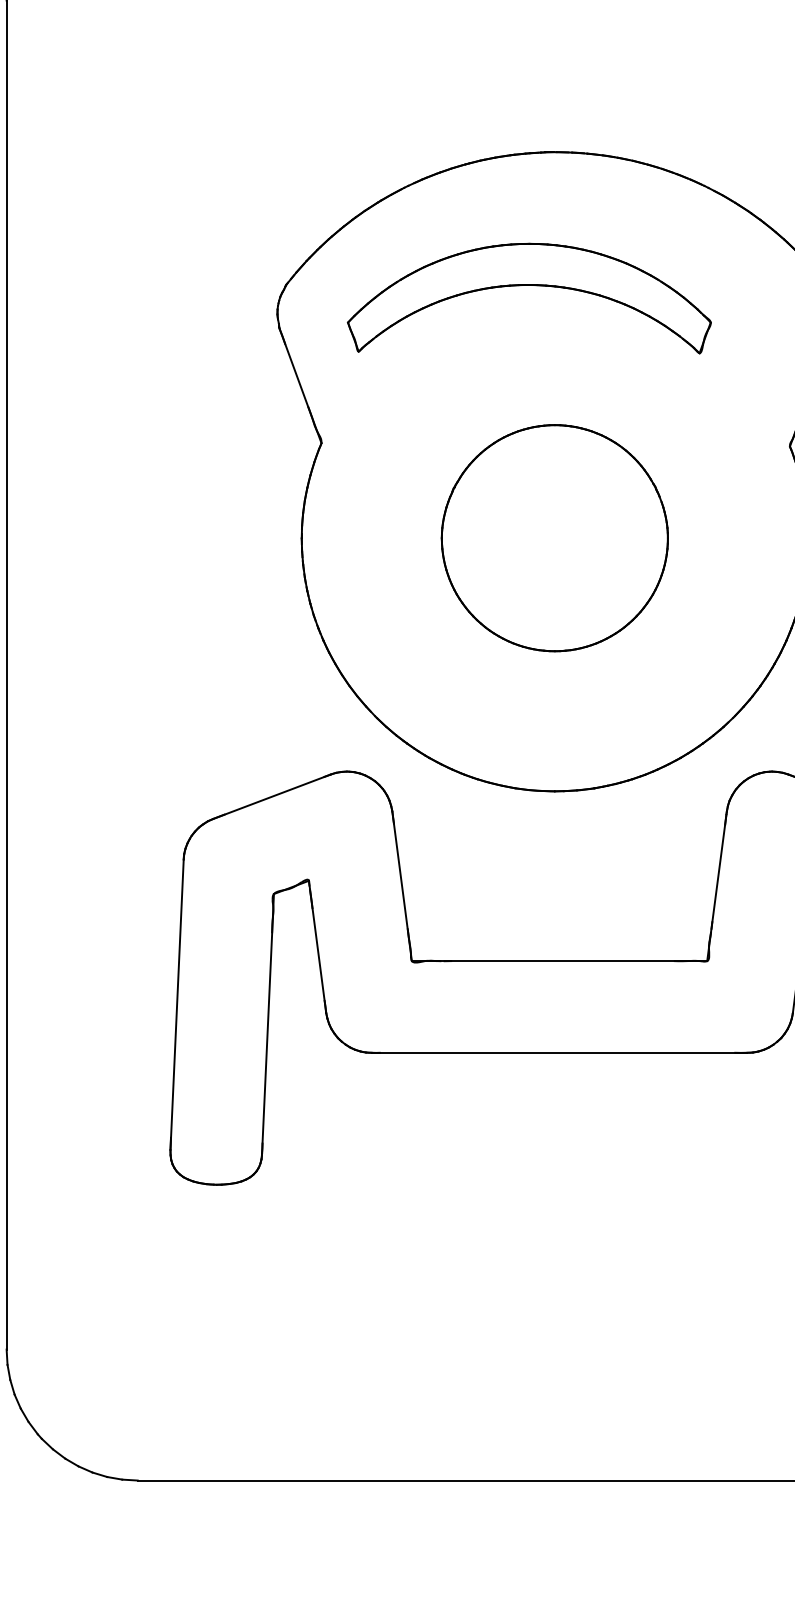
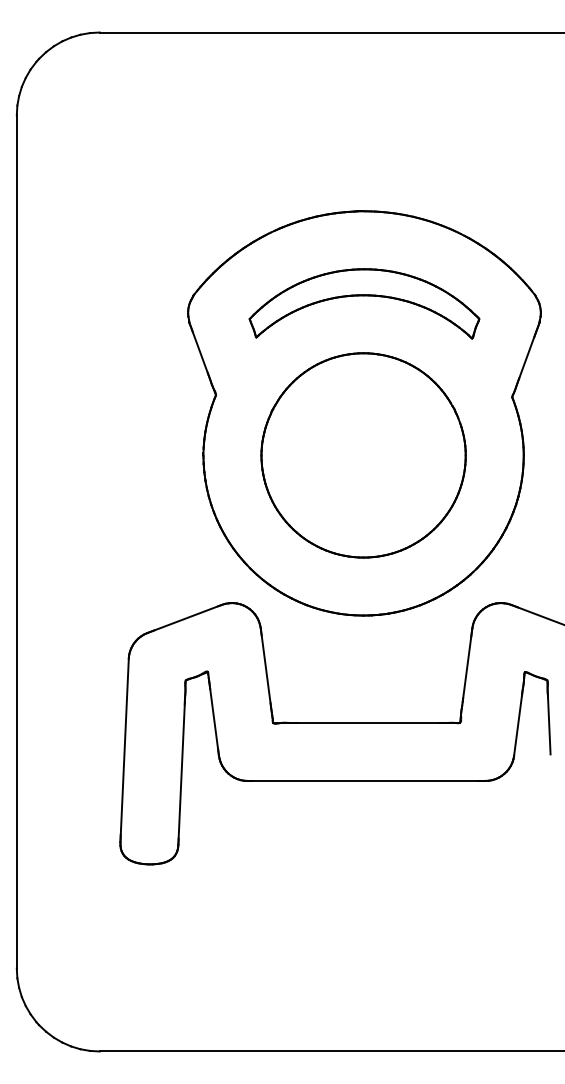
part: (529, 286) -> (364, 296), moved
part: (554, 538) -> (363, 455), size x1.43

